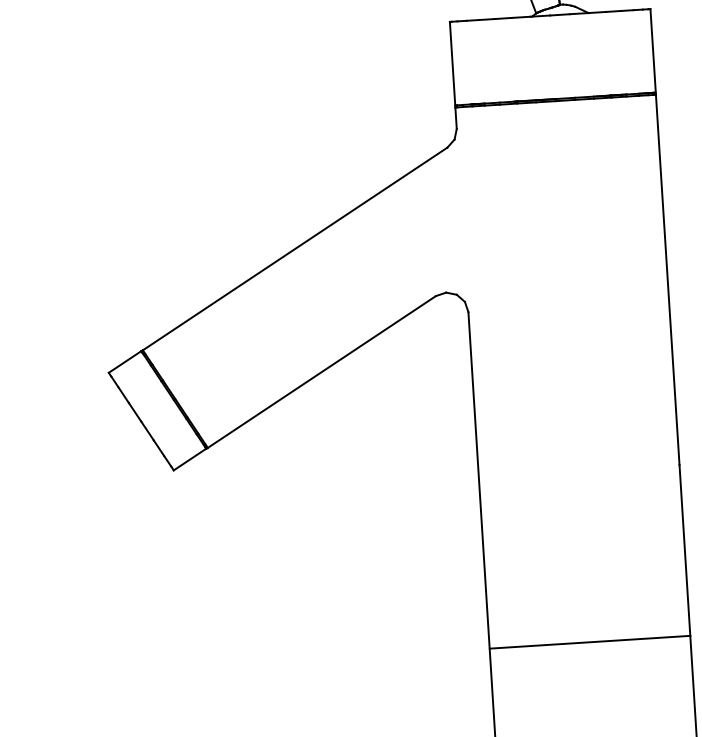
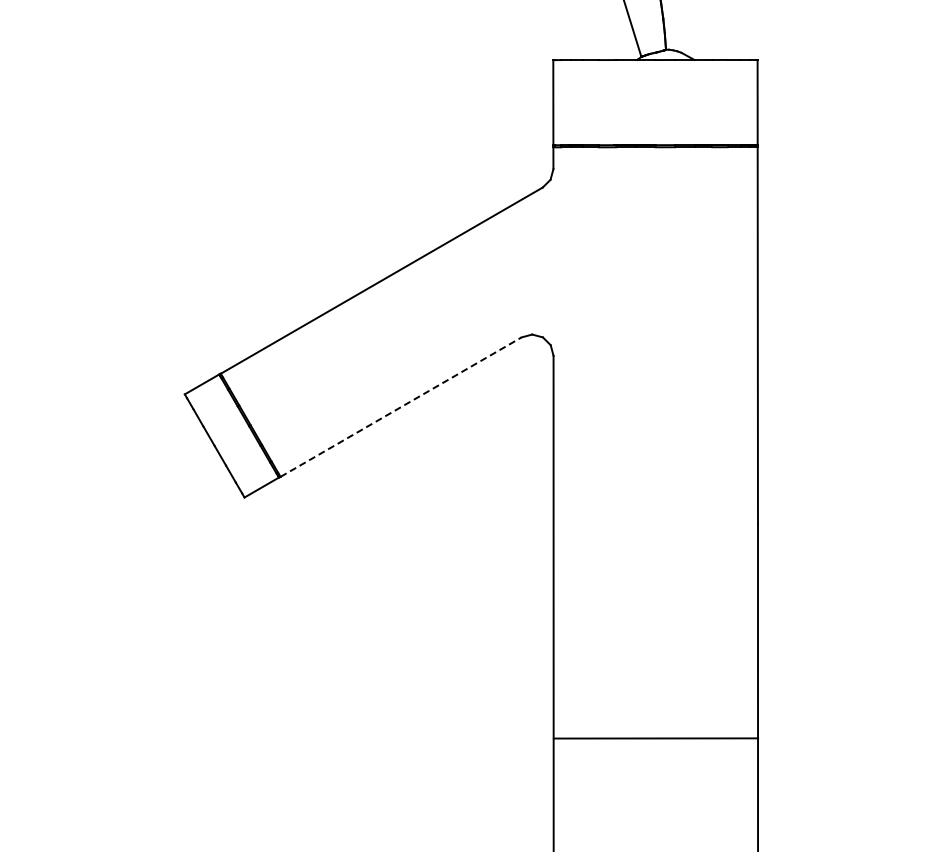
line: (322, 371) -> (401, 406), solid -> dashed
line: (589, 642) -> (655, 738), moved

